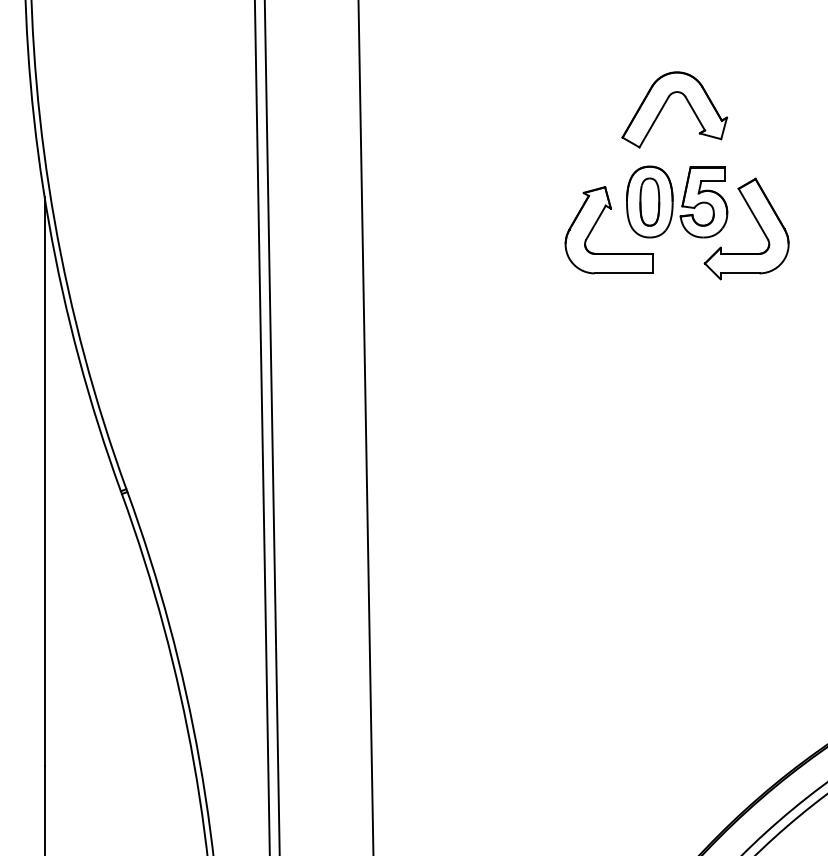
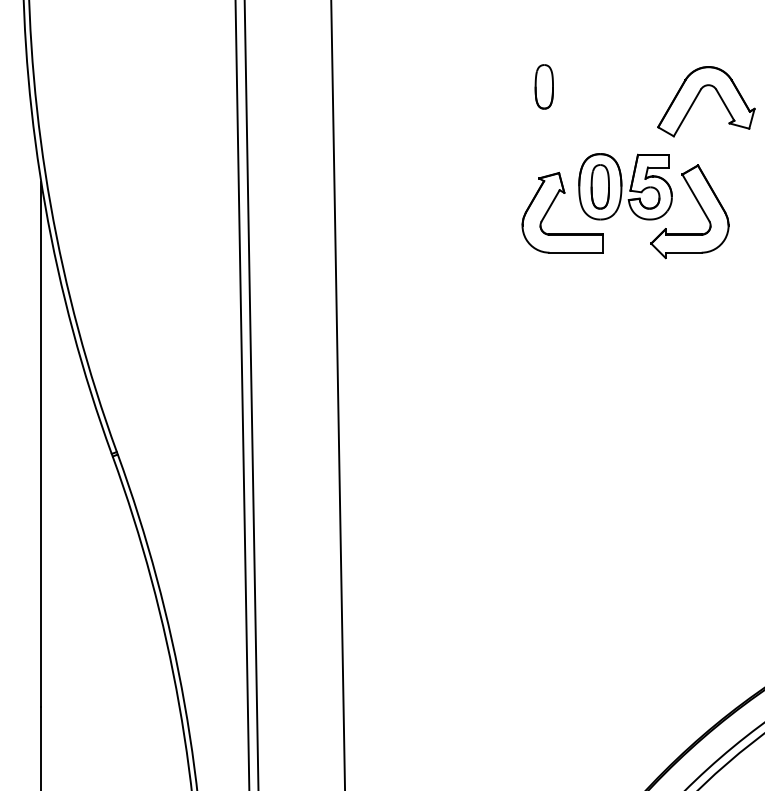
part: (588, 93) -> (543, 86), added
part: (665, 105) -> (697, 97), moved

